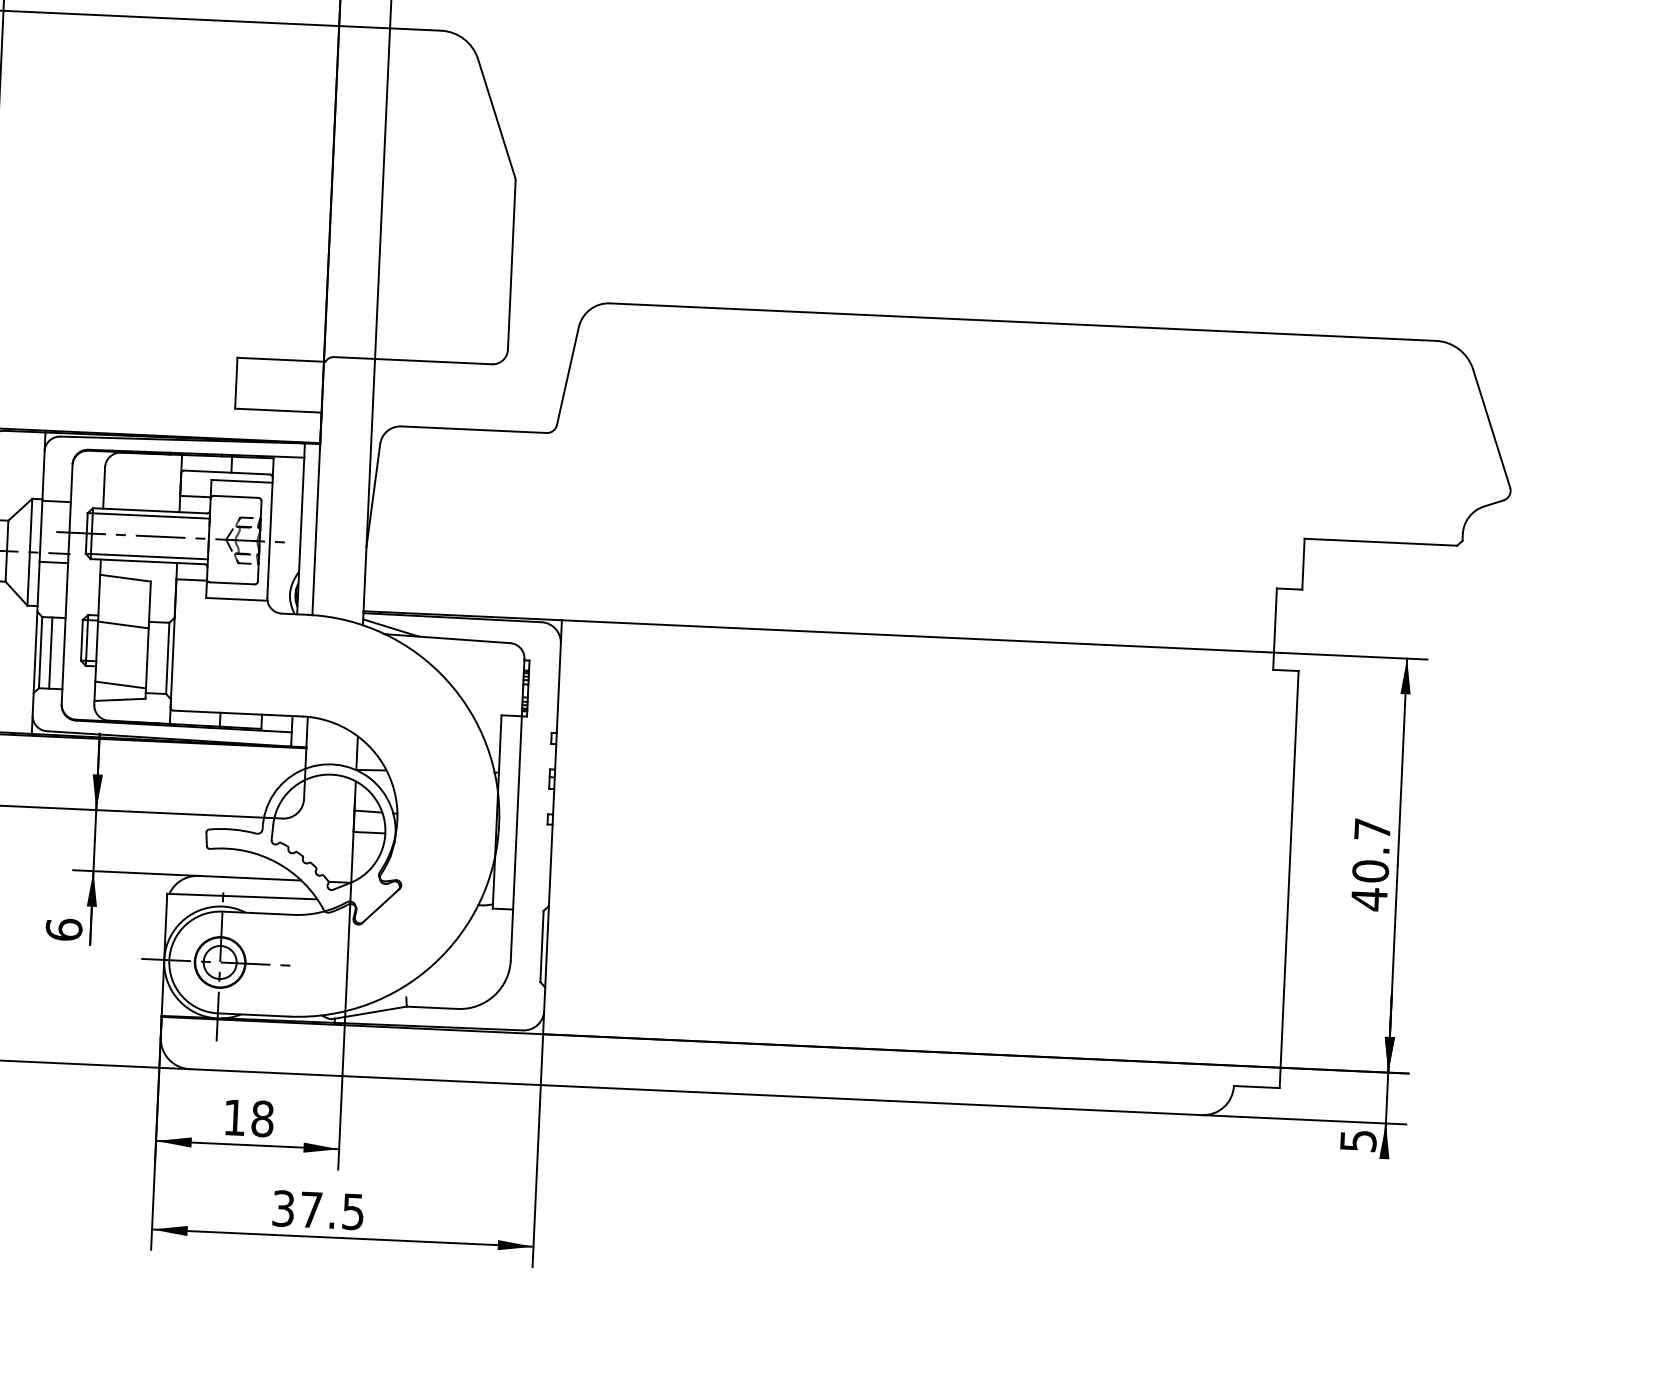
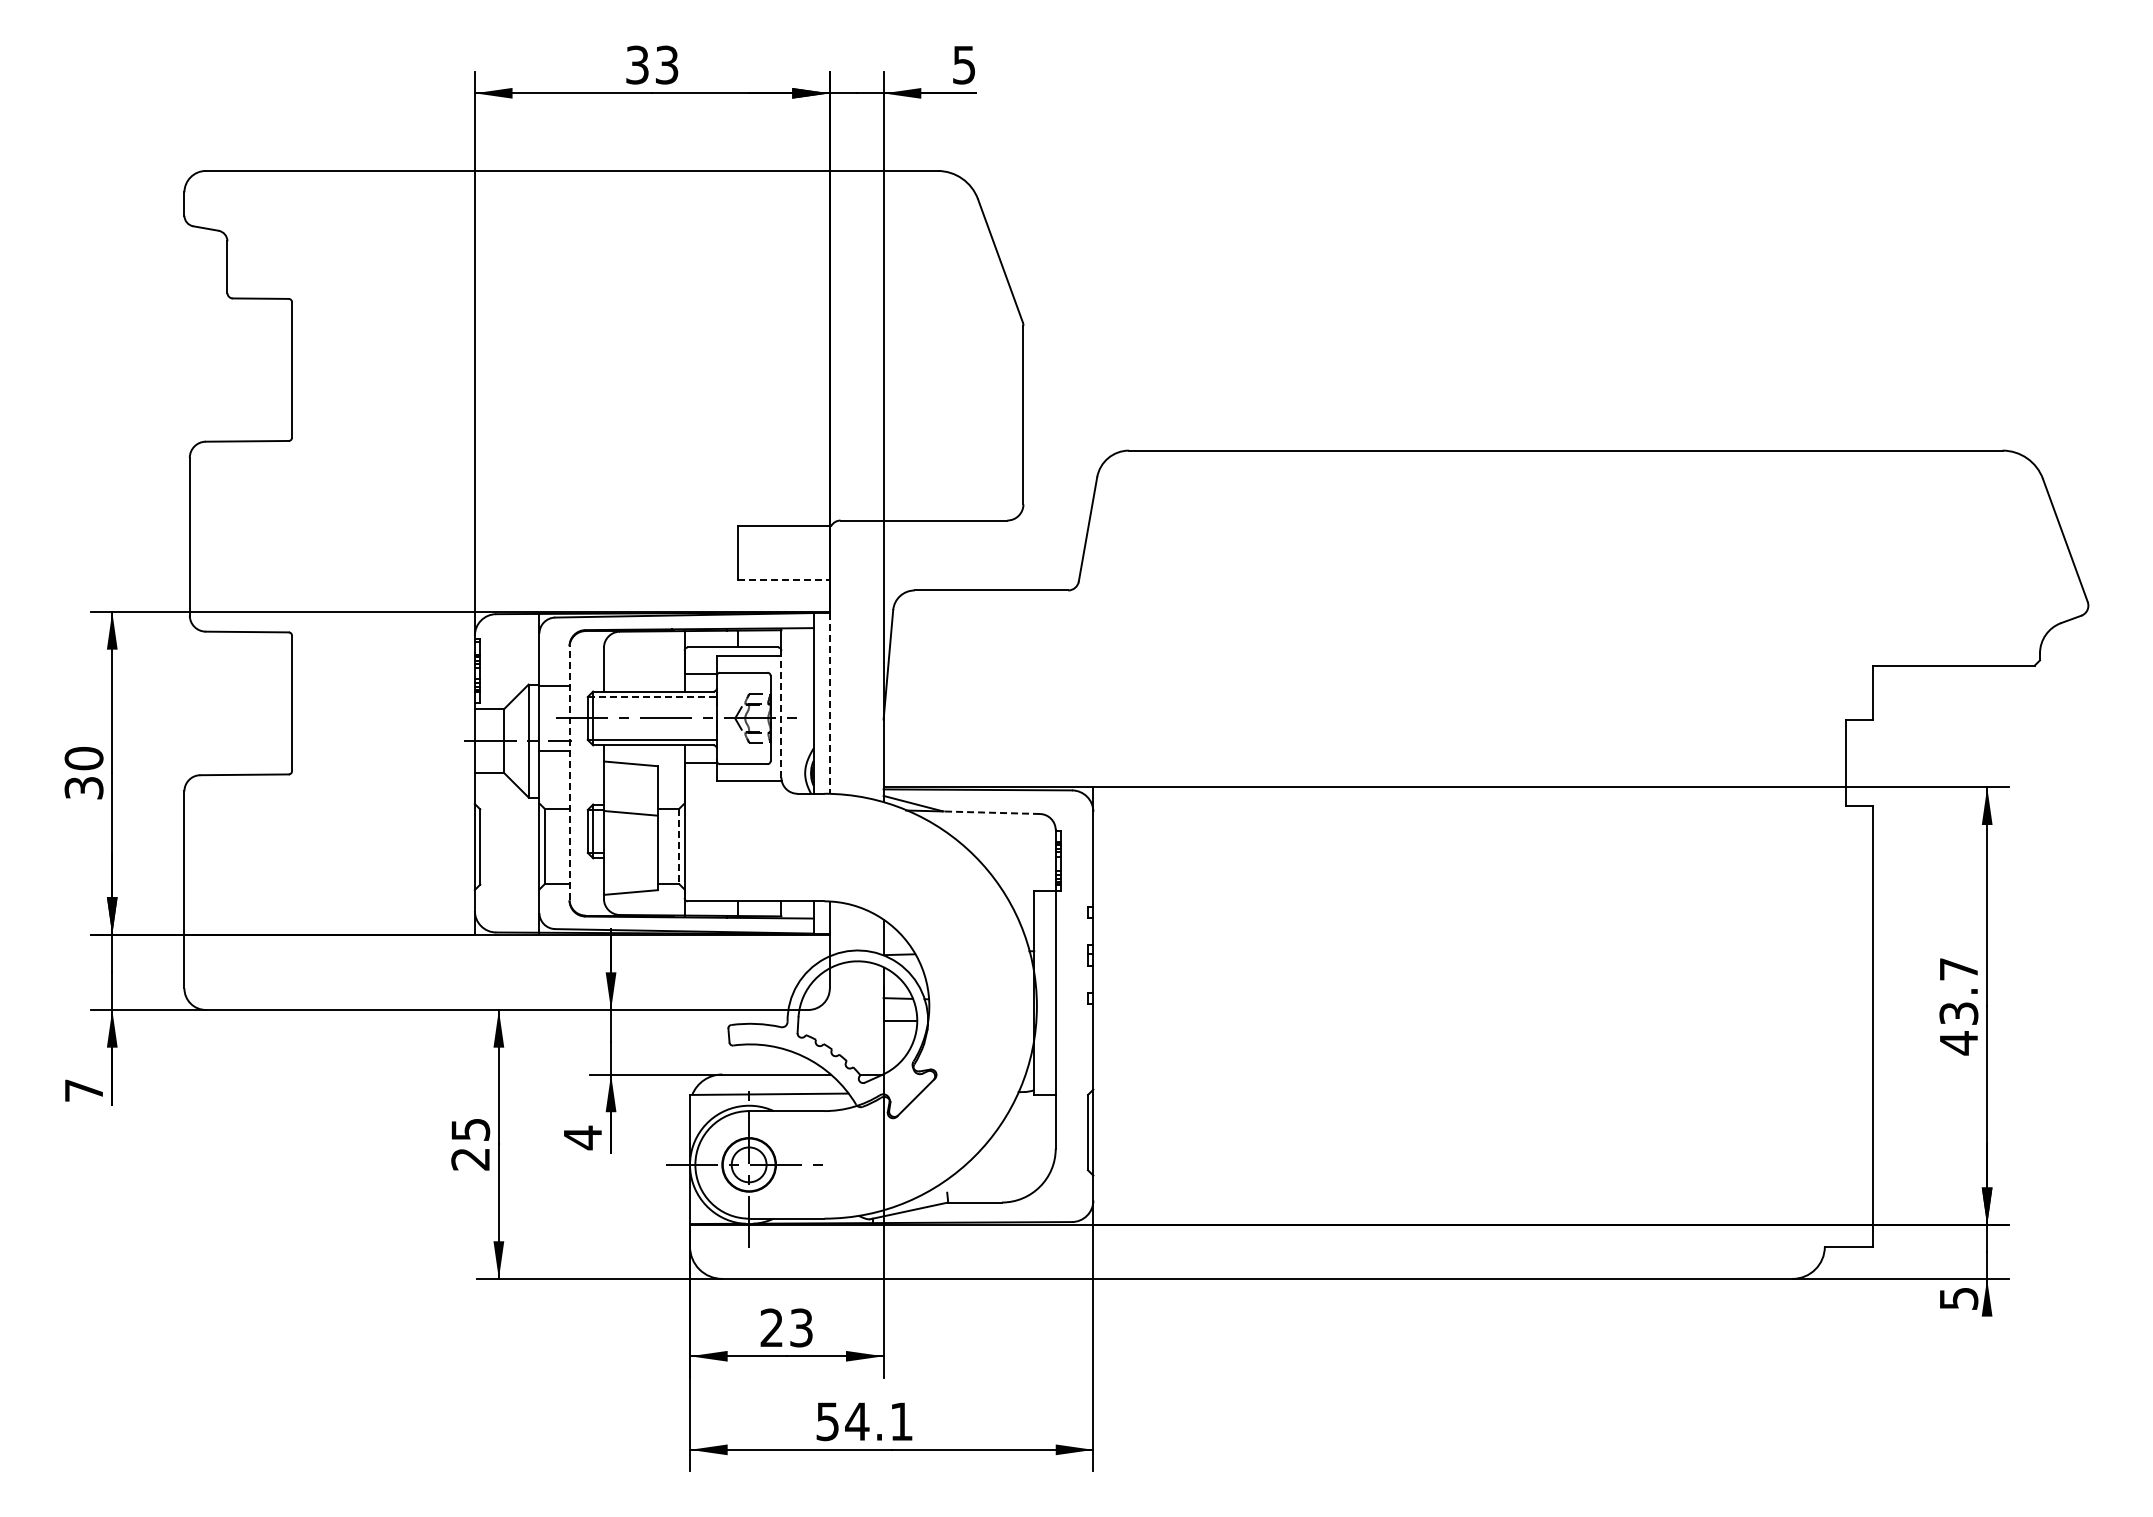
line: (278, 410) -> (784, 579), solid -> dashed
line: (148, 515) -> (652, 696), solid -> dashed
line: (315, 529) -> (829, 703), solid -> dashed
line: (270, 537) -> (781, 713), solid -> dashed
line: (67, 583) -> (569, 772), solid -> dashed
line: (465, 639) -> (992, 812), solid -> dashed
line: (50, 653) -> (555, 846), removed
line: (167, 658) -> (679, 846), solid -> dashed
line: (120, 684) -> (630, 876), removed
text: (1370, 871) -> (1958, 1013), 40.7 -> 43.7
text: (63, 929) -> (582, 1137), 6 -> 4
text: (248, 1117) -> (786, 1327), 18 -> 23
text: (318, 1210) -> (864, 1421), 37.5 -> 54.1

